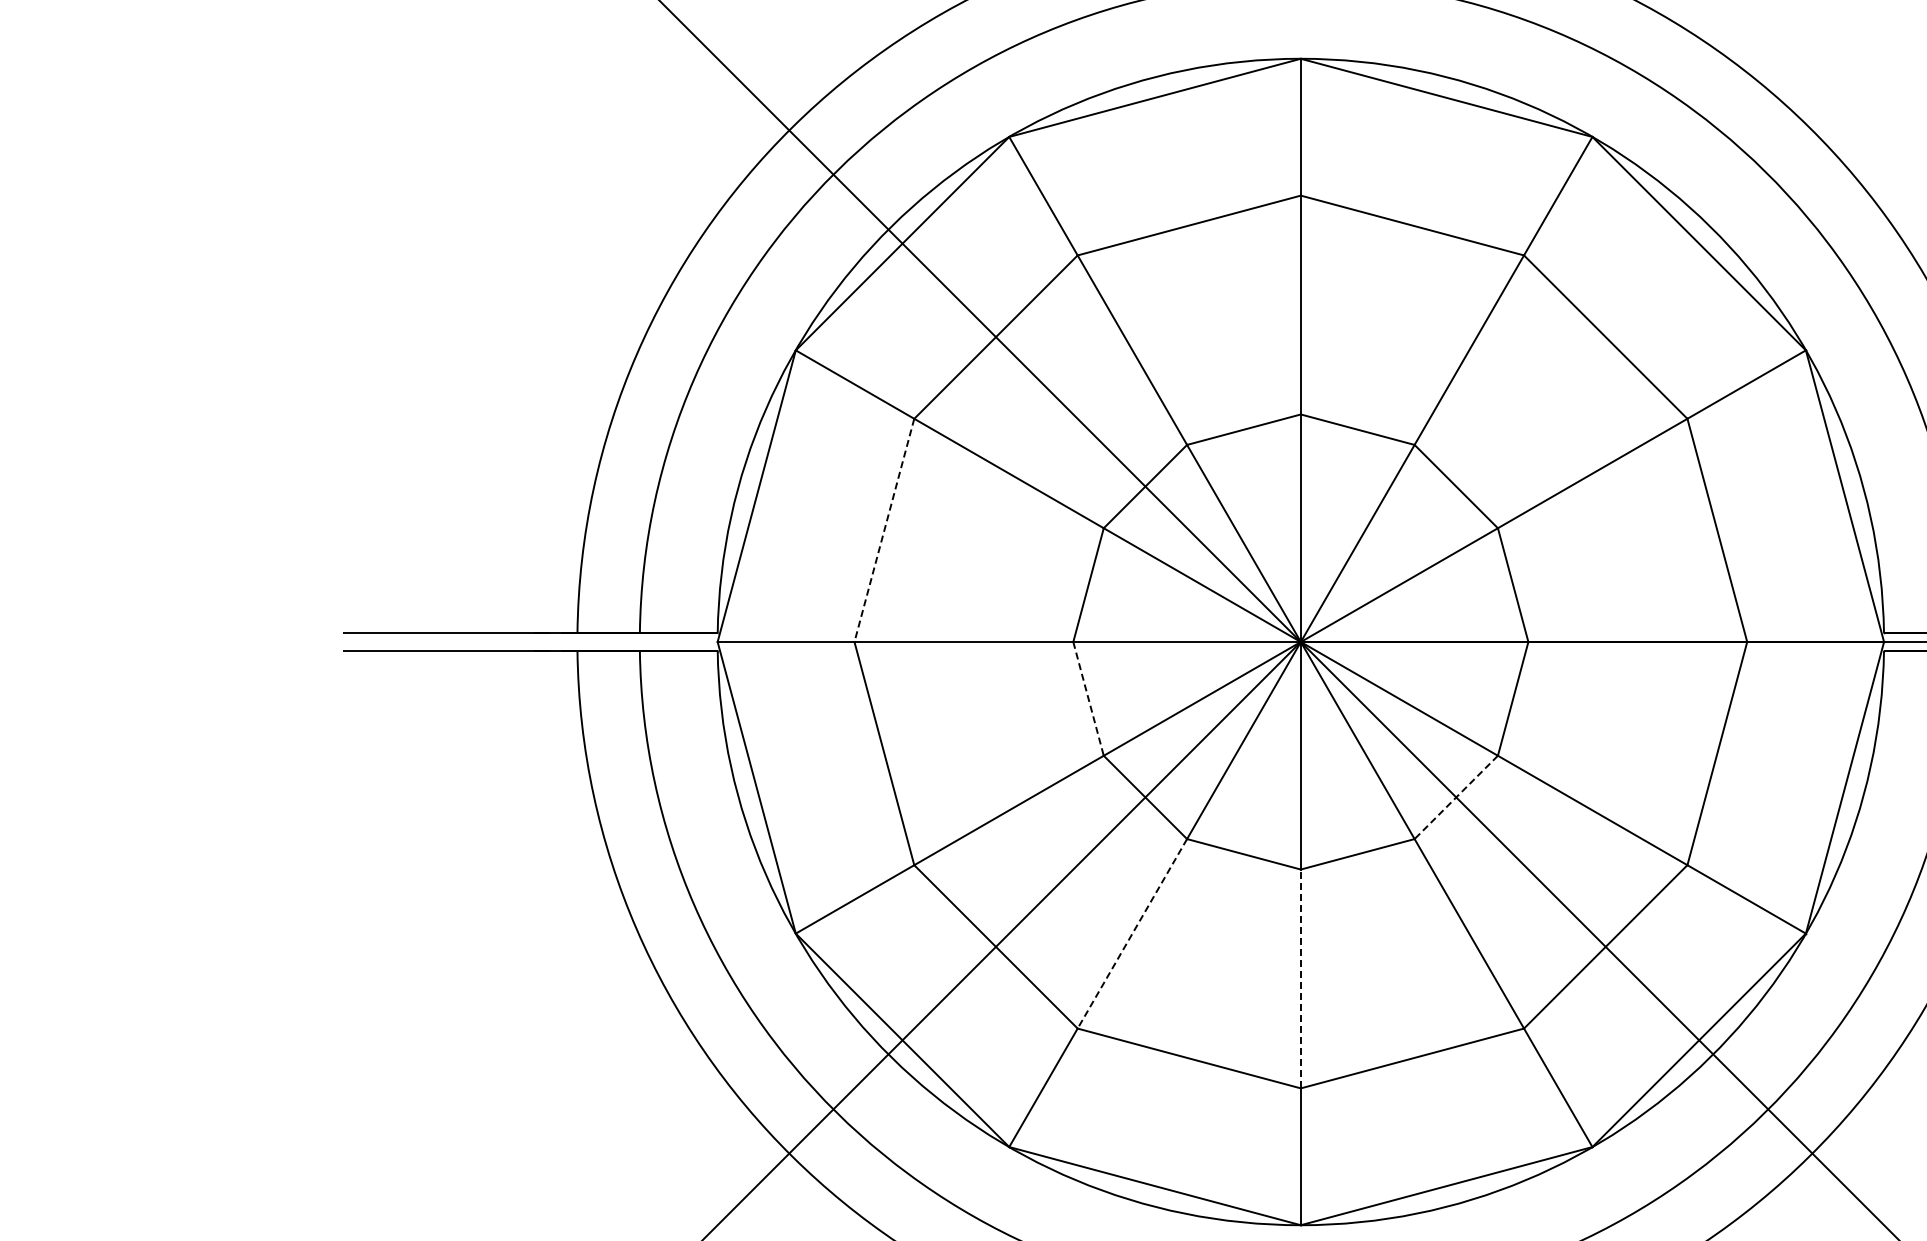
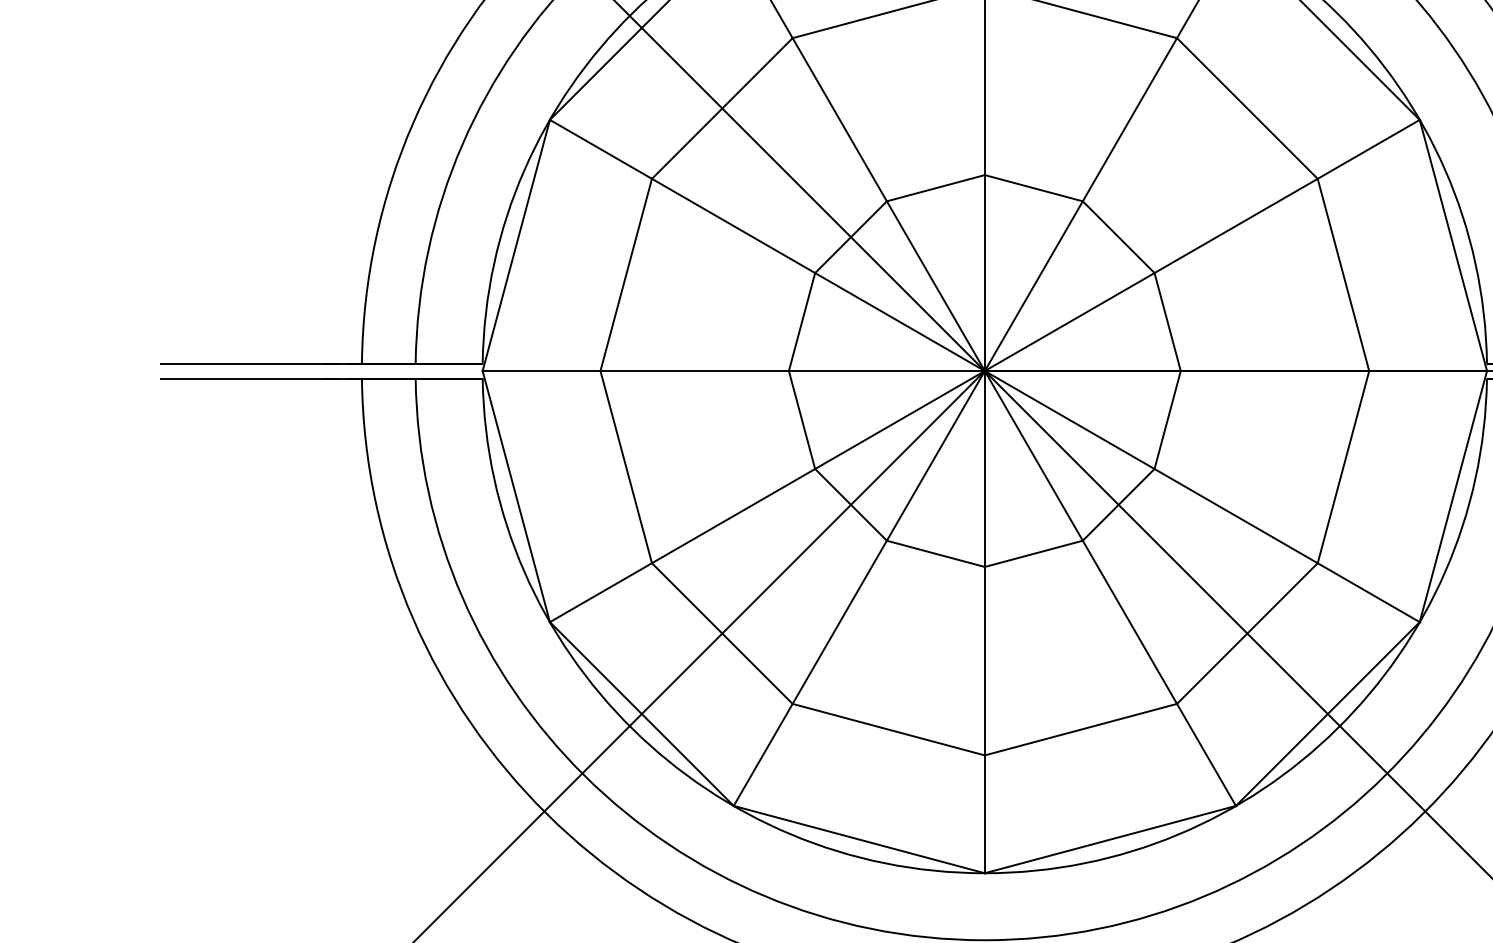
line: (884, 530) -> (626, 275), dashed -> solid
line: (1088, 698) -> (801, 419), dashed -> solid
line: (1456, 797) -> (1118, 504), dashed -> solid
line: (1132, 934) -> (839, 622), dashed -> solid
line: (1300, 978) -> (984, 660), dashed -> solid

